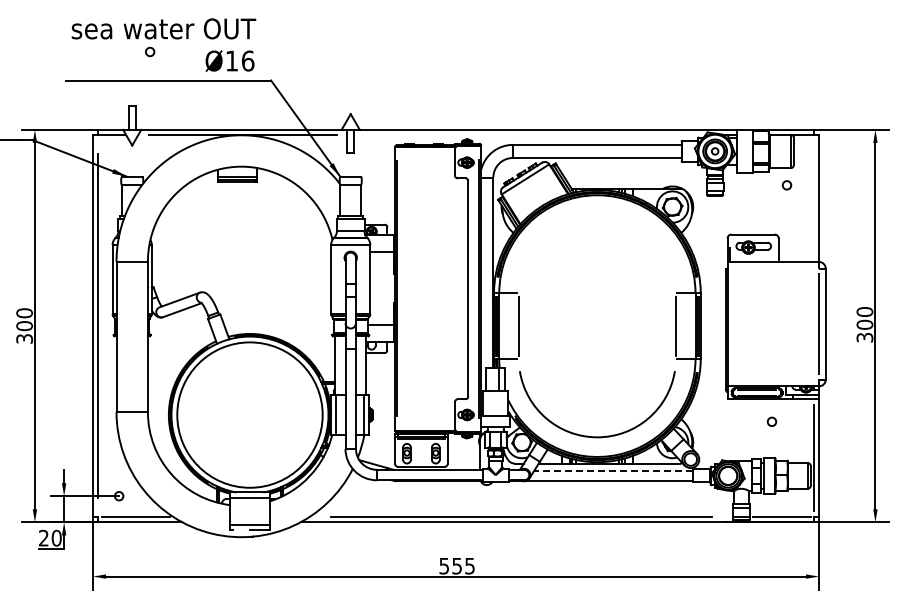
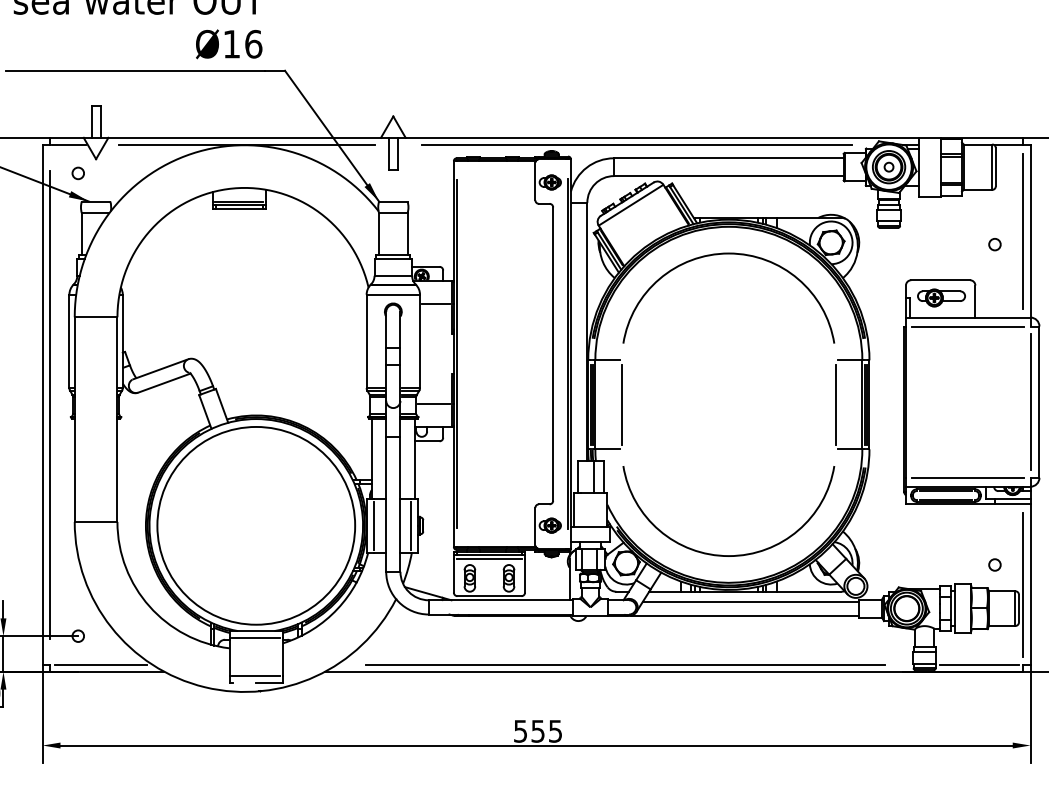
circle: (150, 51) -> (78, 172), moved
line: (529, 135) -> (636, 145), added
circle: (786, 185) -> (994, 244), moved
line: (813, 198) -> (1022, 231), added
arc: (603, 216) -> (737, 255), added
line: (773, 268) -> (968, 326), added
line: (773, 379) -> (968, 477), added
circle: (771, 421) -> (994, 564), moved
line: (613, 470) -> (750, 601), dashed -> solid

